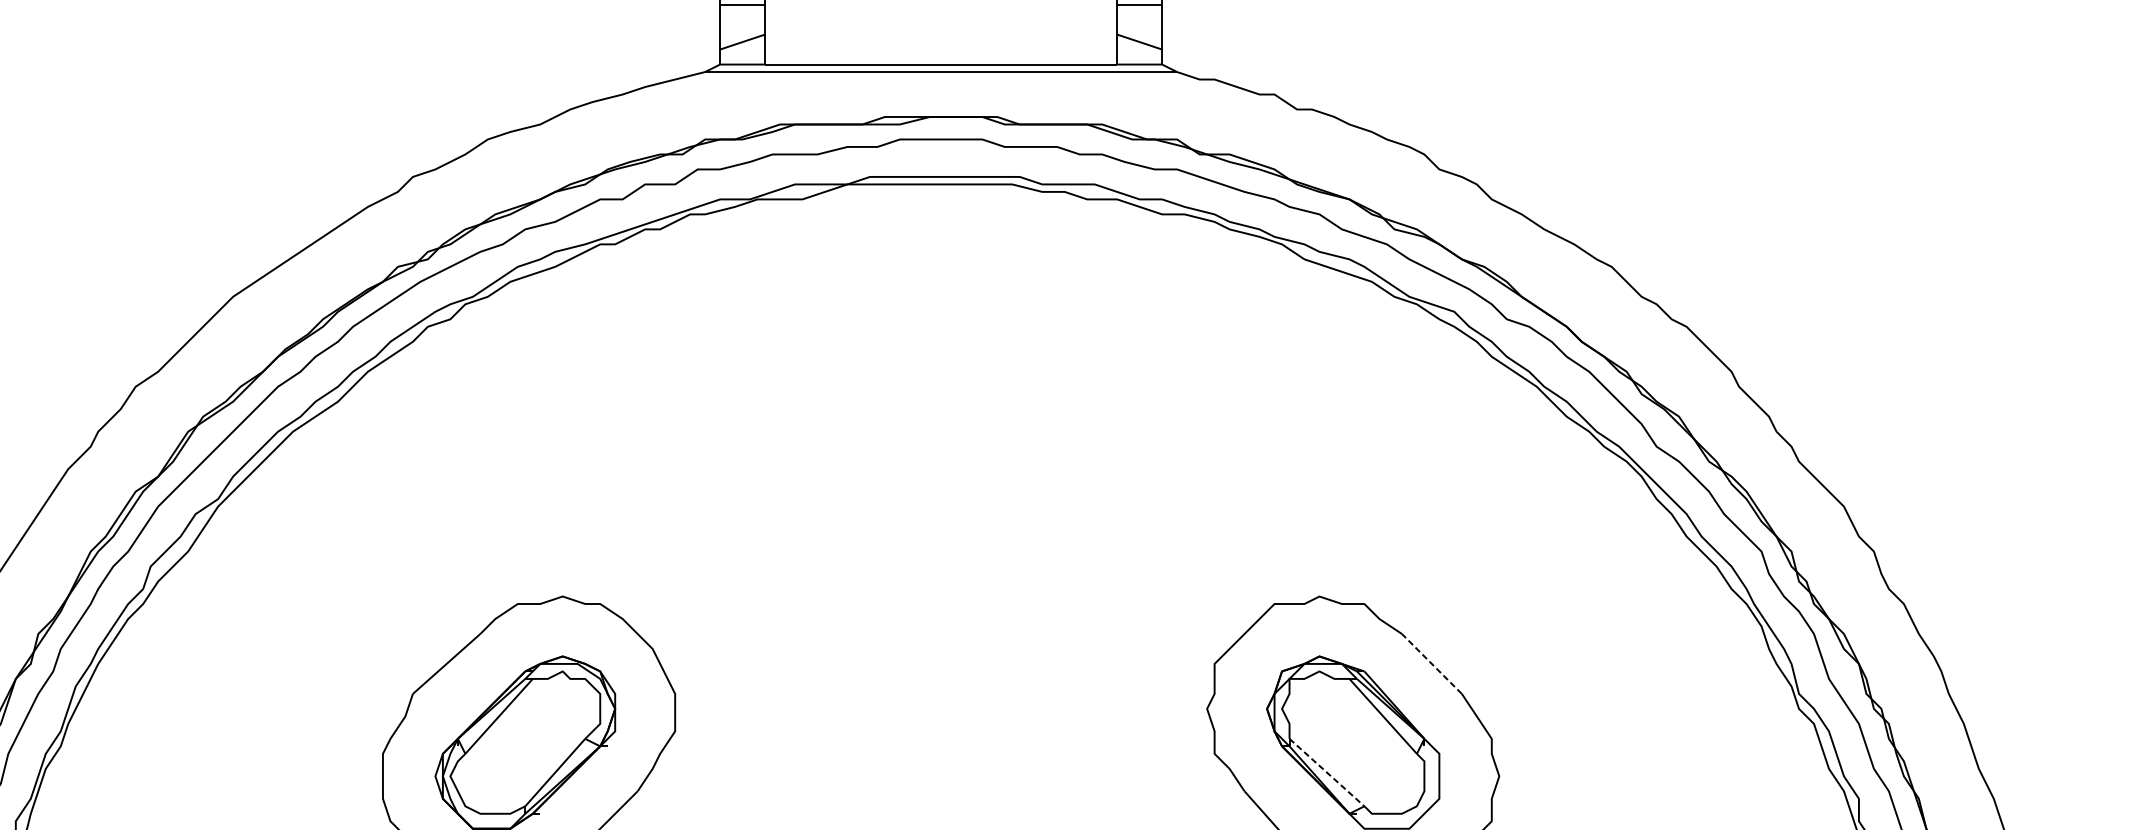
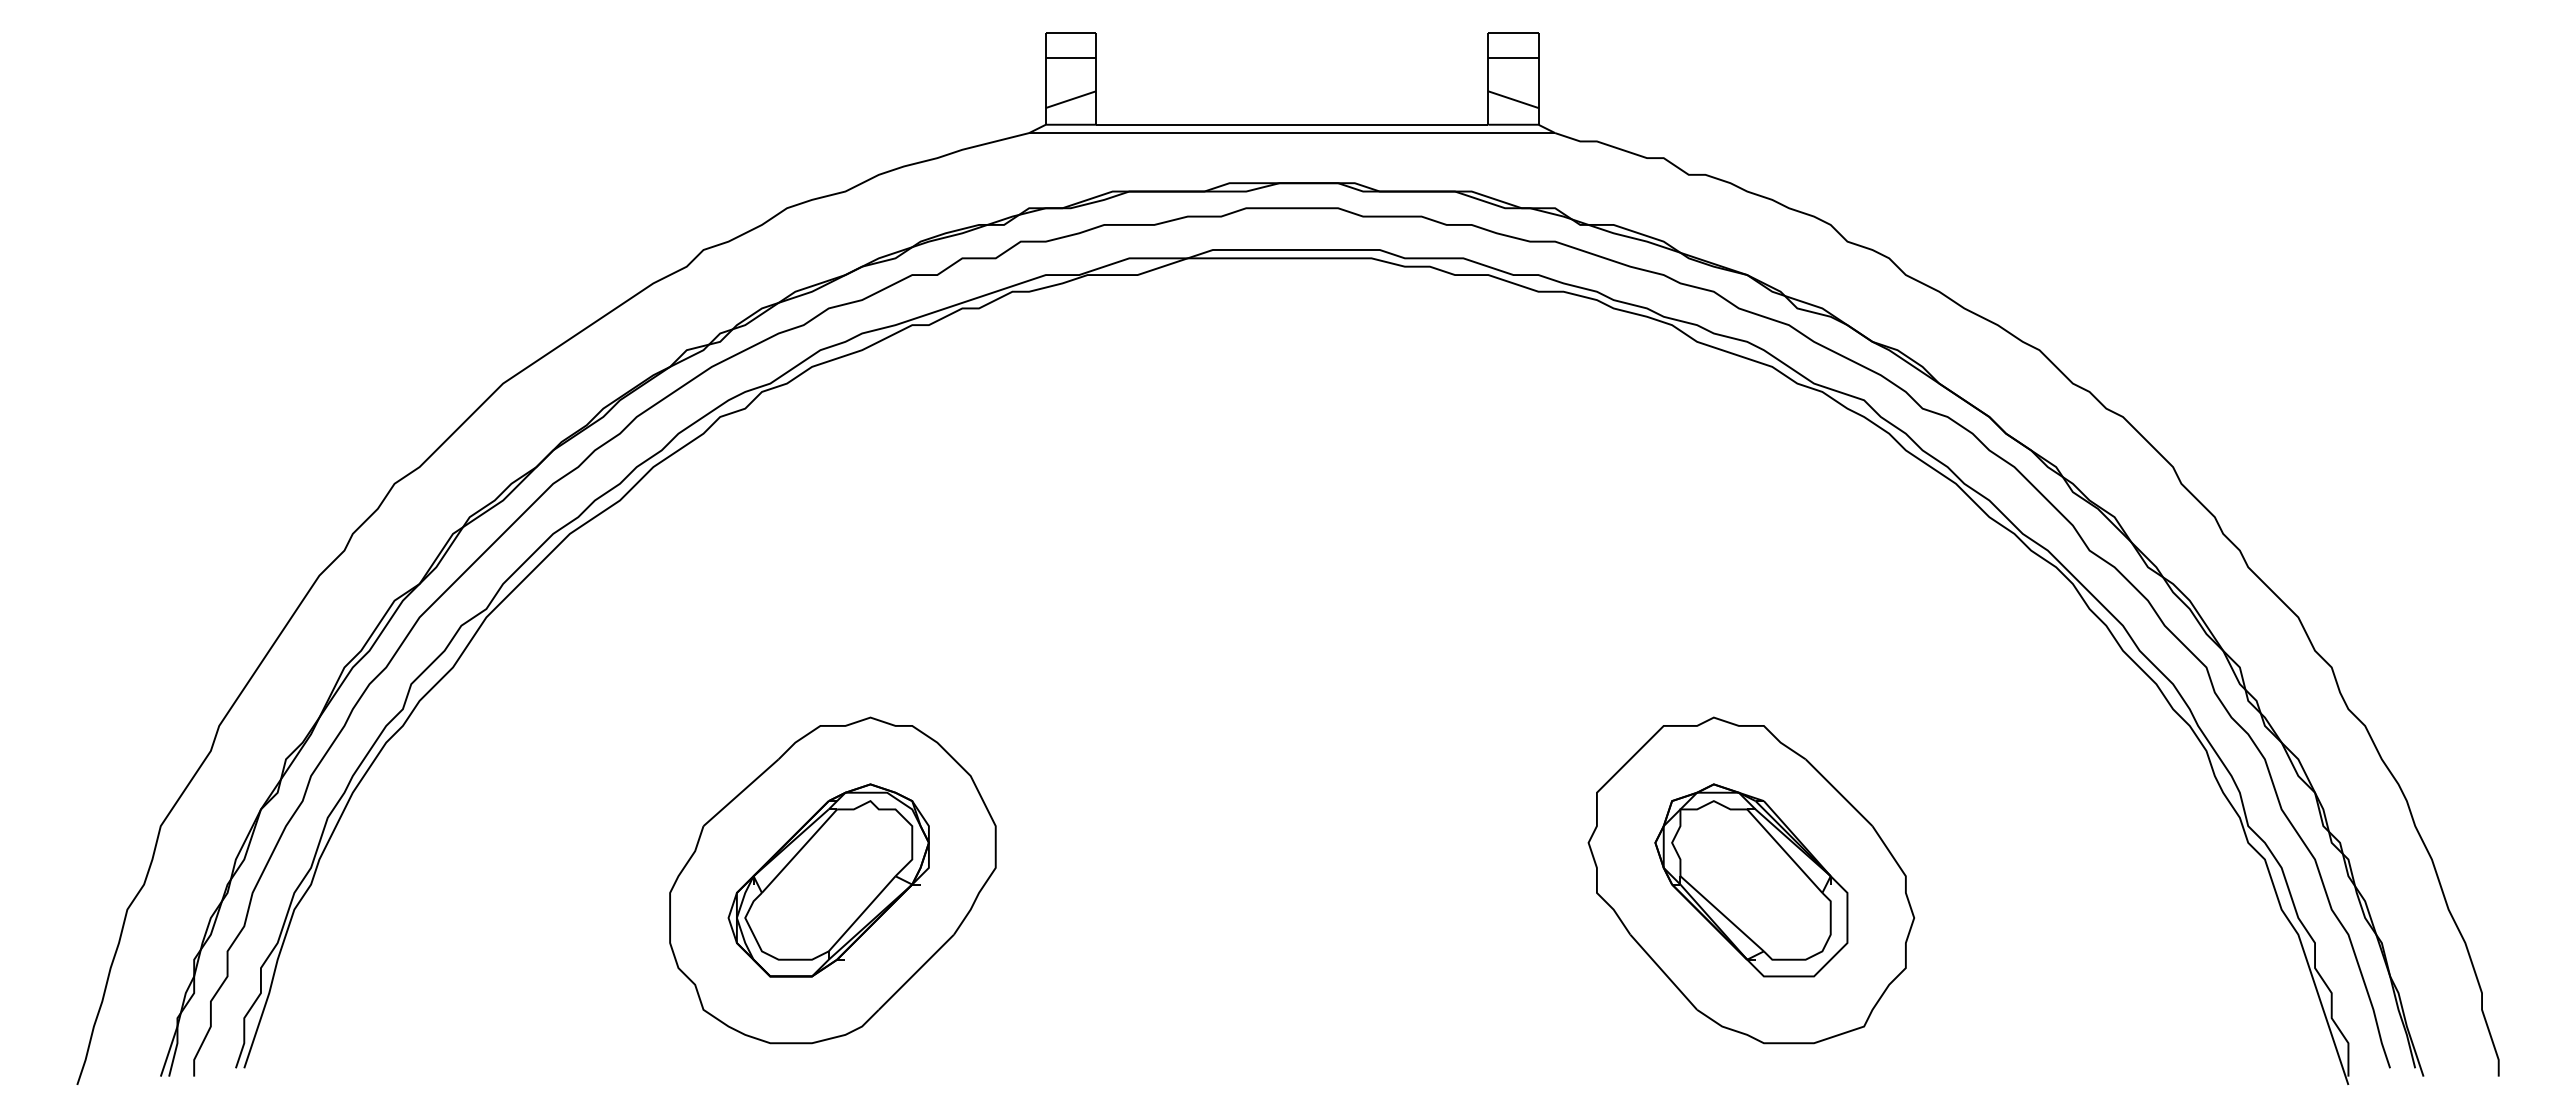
line: (1431, 663) -> (1838, 792), dashed -> solid
line: (1327, 773) -> (1722, 914), dashed -> solid

